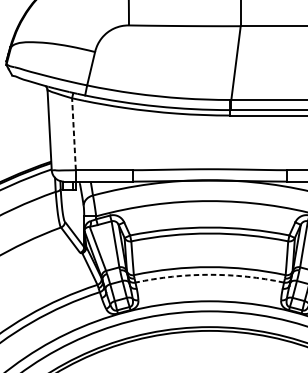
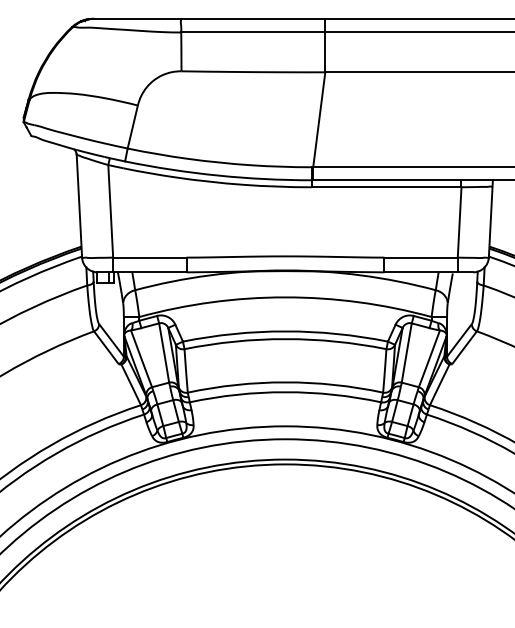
line: (73, 133) -> (110, 210), dashed -> solid
arc: (209, 275) -> (285, 392), dashed -> solid

